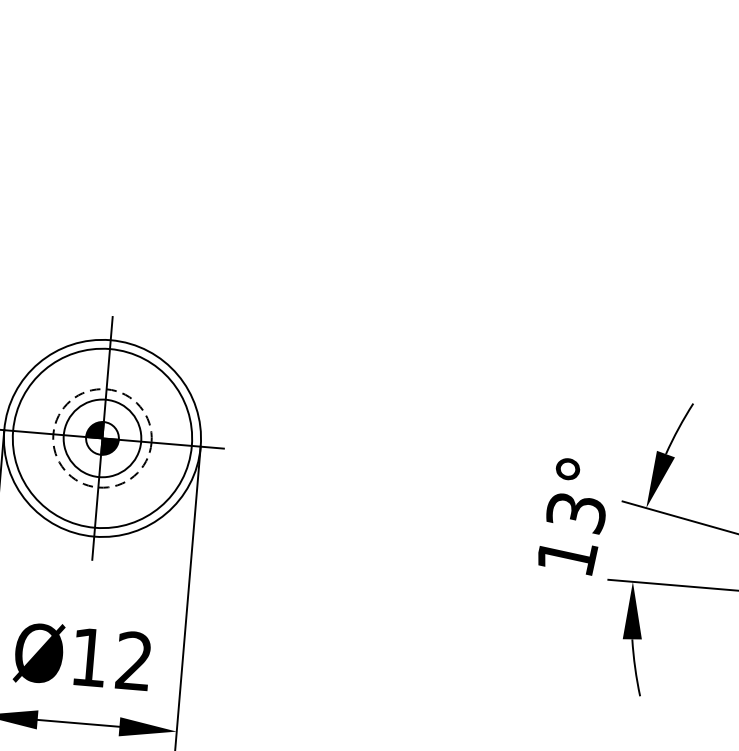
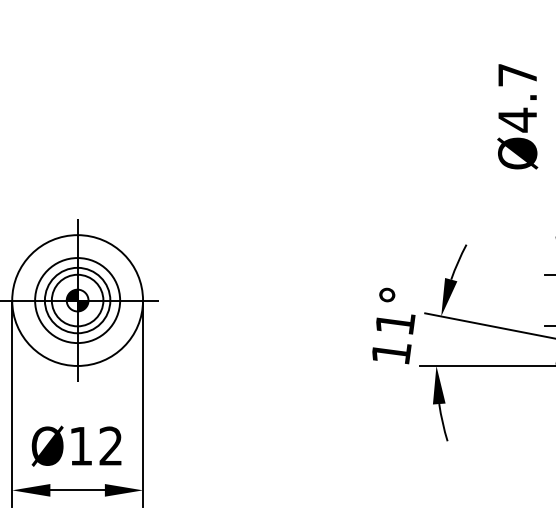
circle: (102, 438) -> (77, 300), dashed -> solid
circle: (102, 438) -> (77, 300), size x0.71
text: (576, 512) -> (395, 323), 13° -> 11°

